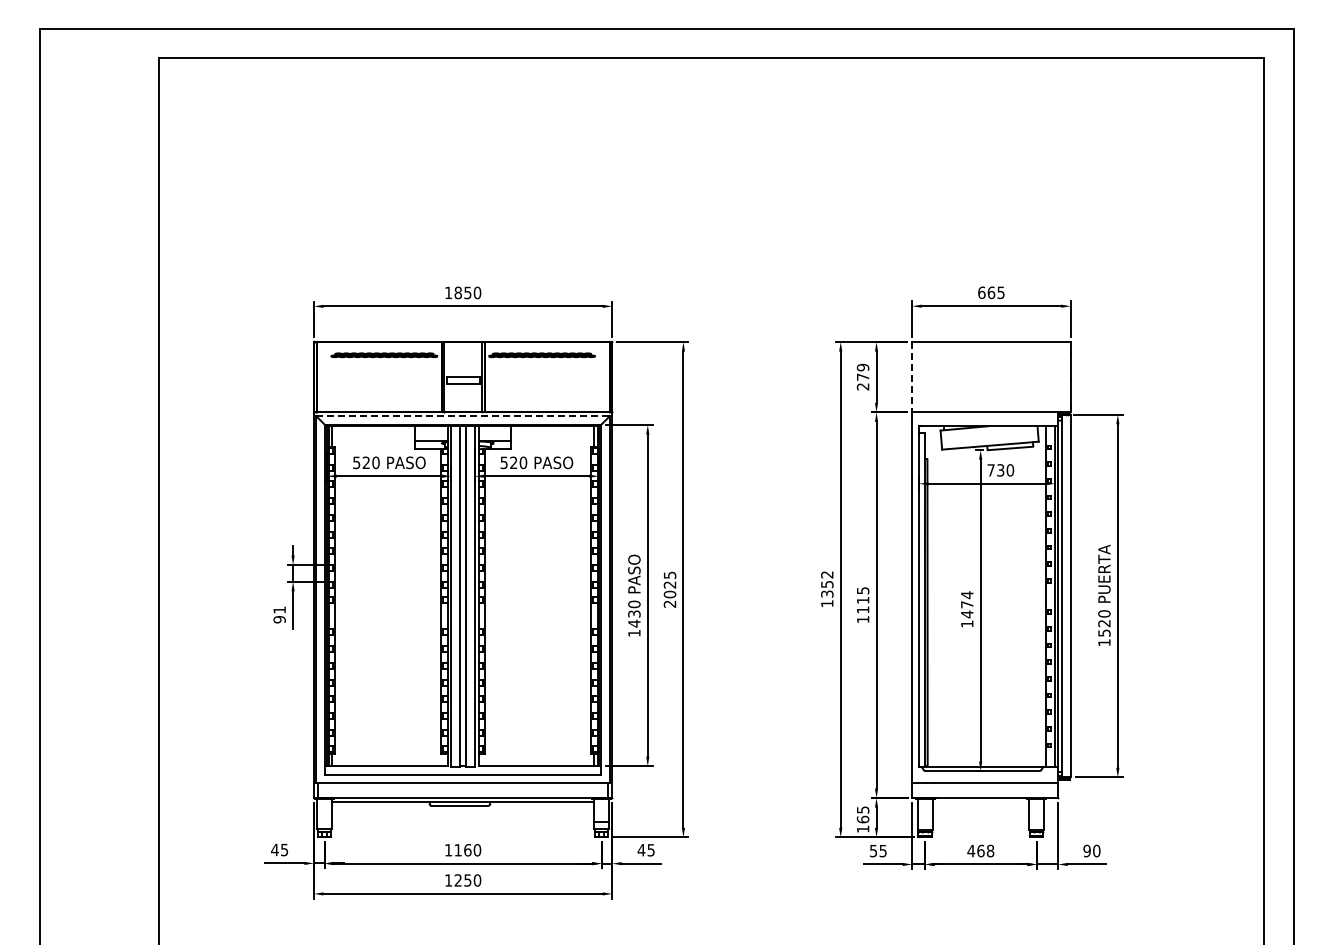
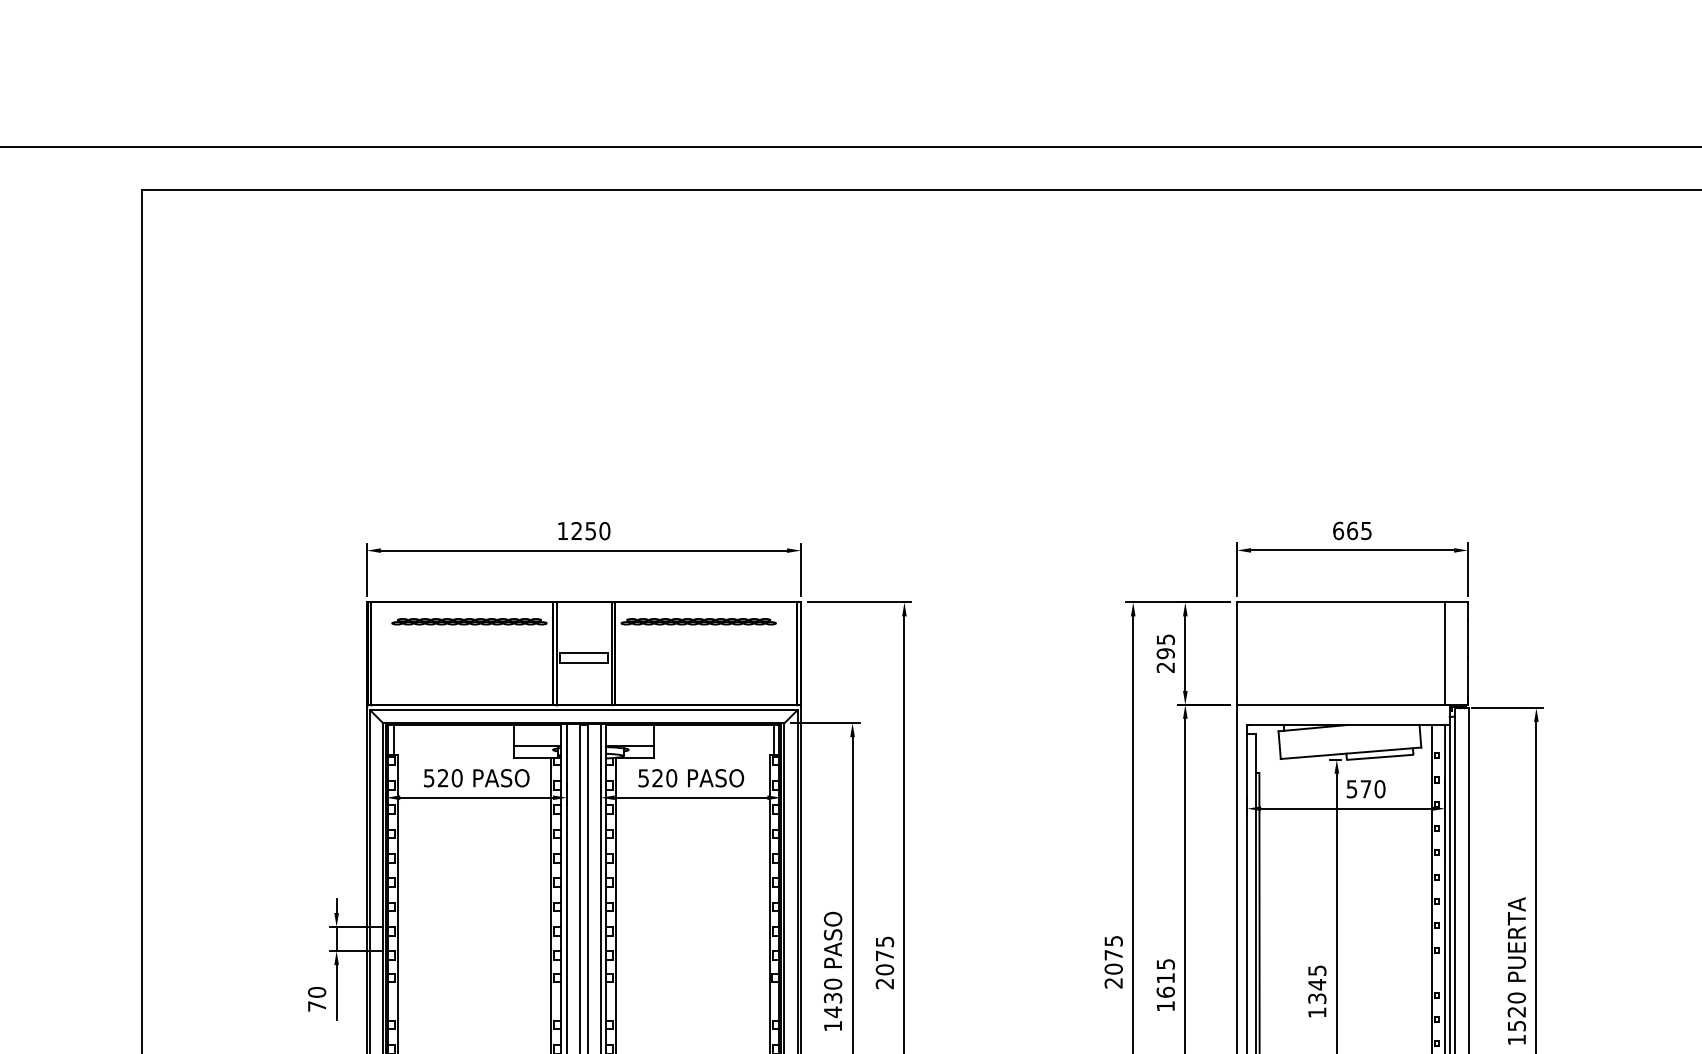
text: (457, 292) -> (575, 530), 1850 -> 1250
text: (862, 371) -> (1164, 645), 279 -> 295
line: (912, 376) -> (1237, 652), dashed -> solid
line: (1054, 377) -> (1444, 654), added
line: (463, 416) -> (584, 710), dashed -> solid
text: (995, 470) -> (1358, 789), 730 -> 570
text: (669, 584) -> (884, 955), 2025 -> 2075
text: (827, 589) -> (1114, 962), 1352 -> 2075
text: (967, 604) -> (1317, 984), 1474 -> 1345
text: (862, 609) -> (1164, 991), 1115 -> 1615
text: (279, 614) -> (316, 998), 91 -> 70

